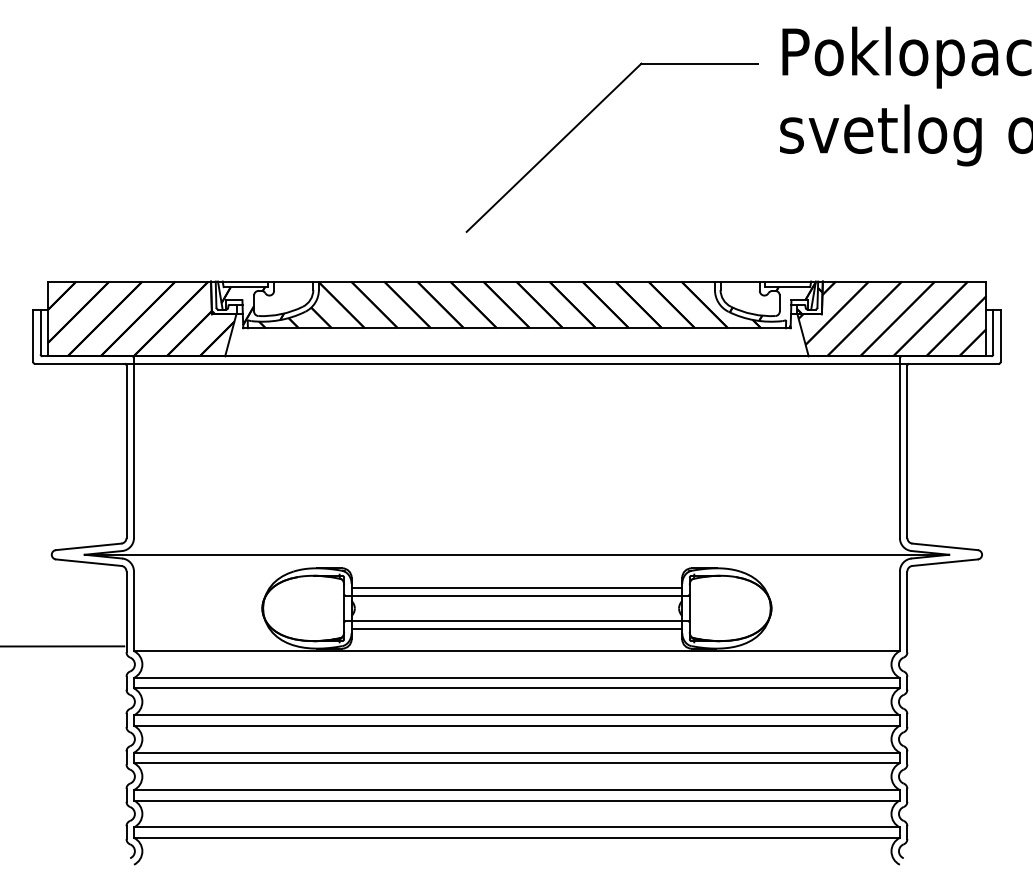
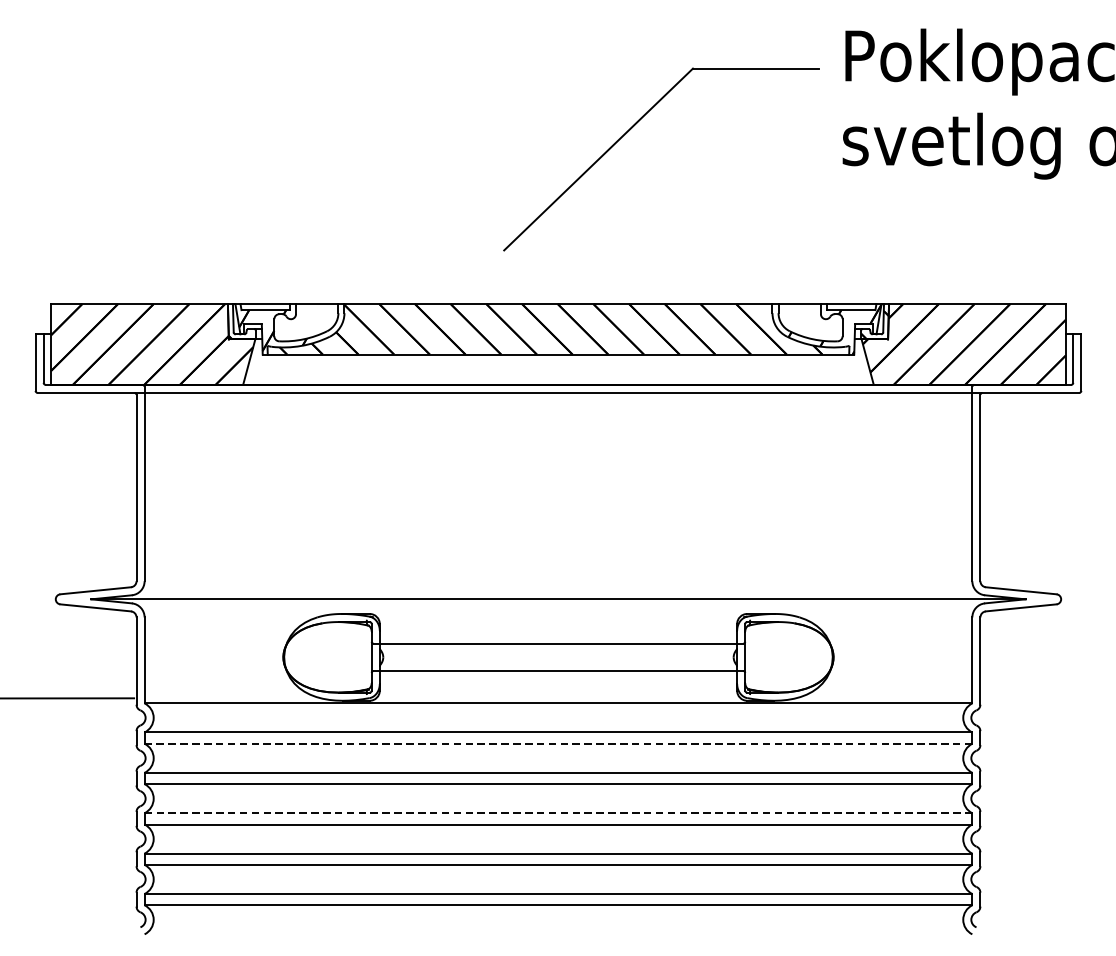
line: (516, 588) -> (558, 635), removed
line: (516, 628) -> (558, 679), removed
line: (516, 688) -> (558, 743), solid -> dashed
line: (516, 752) -> (558, 813), solid -> dashed

